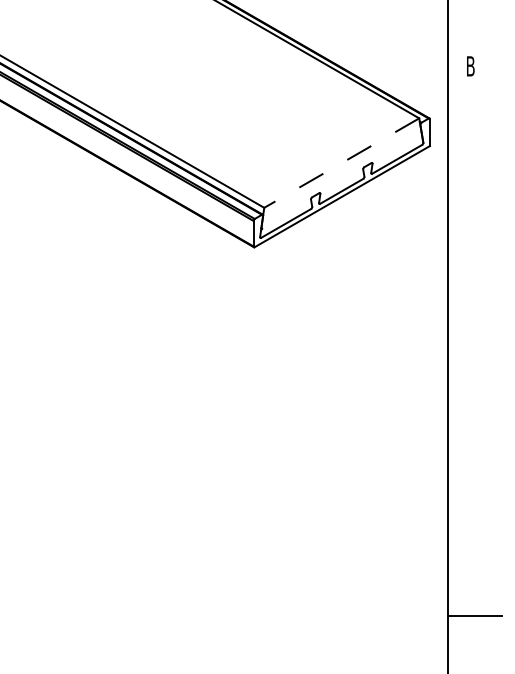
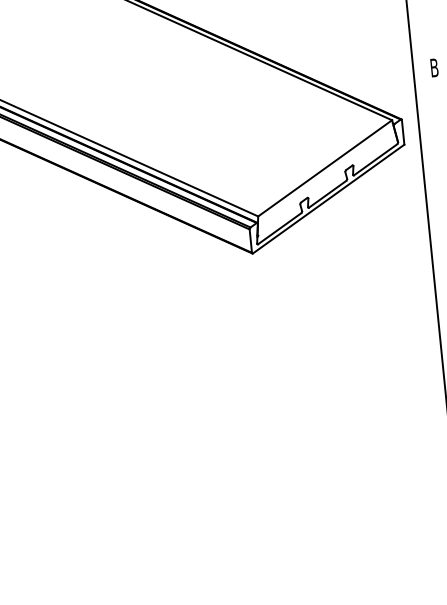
line: (341, 163) -> (324, 168), dashed -> solid

